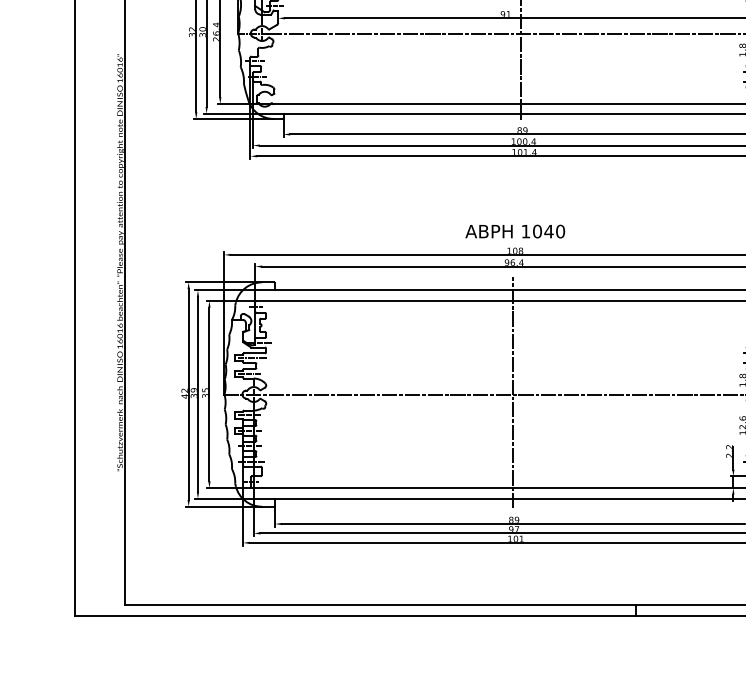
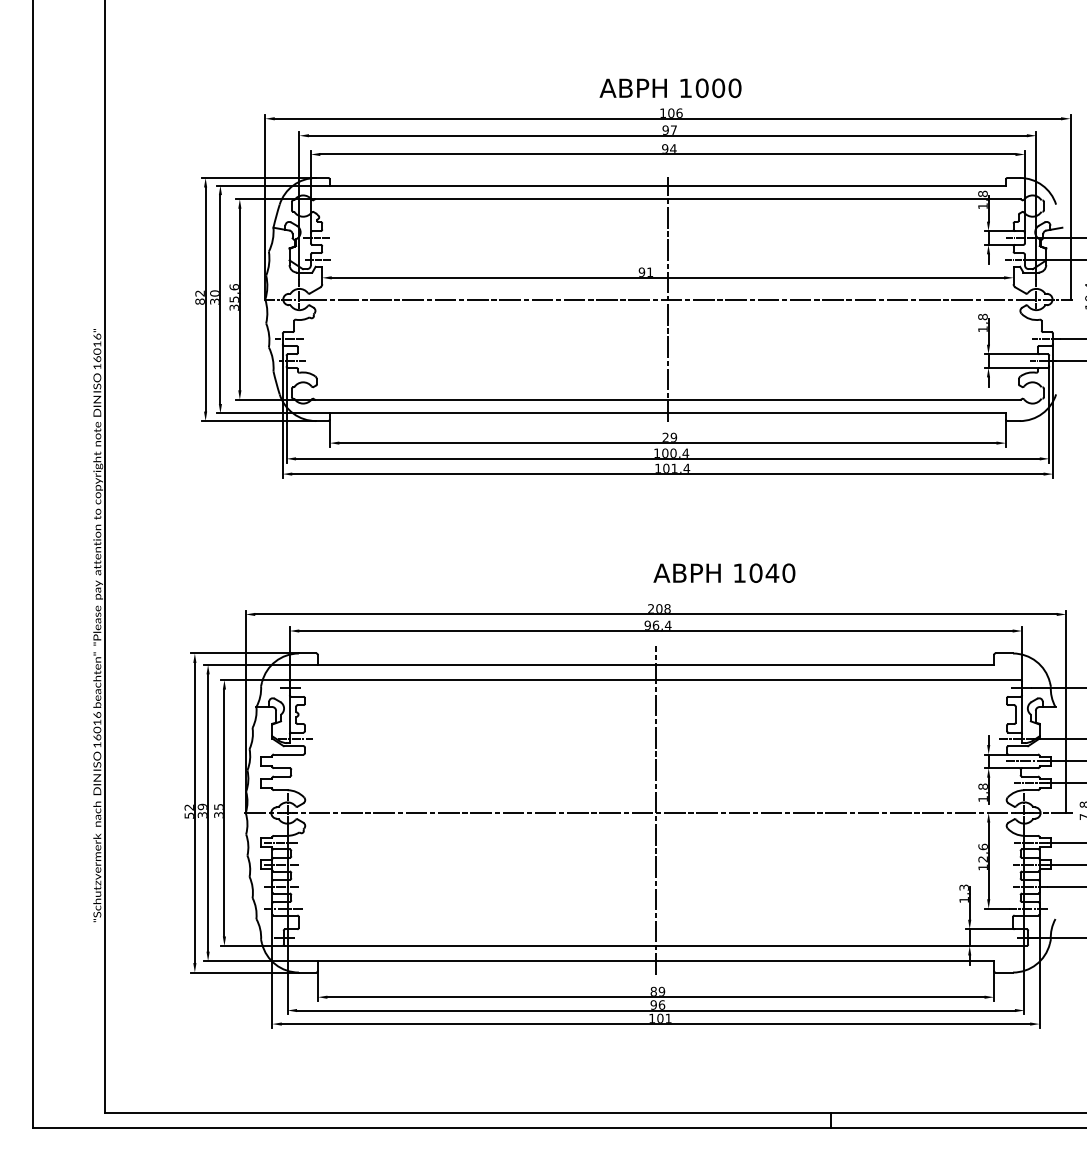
text: (215, 31) -> (233, 296), 26,4 -> 35,6
text: (191, 34) -> (199, 301), 32 -> 82
text: (519, 129) -> (665, 436), 89 -> 29
text: (515, 231) -> (724, 572), moved
text: (508, 250) -> (650, 608), 108 -> 208
line: (252, 358) -> (285, 761), removed
line: (249, 373) -> (281, 783), removed
text: (184, 396) -> (188, 815), 42 -> 52
text: (729, 451) -> (963, 893), 2,2 -> 1,3
text: (516, 529) -> (661, 1004), 97 -> 96

